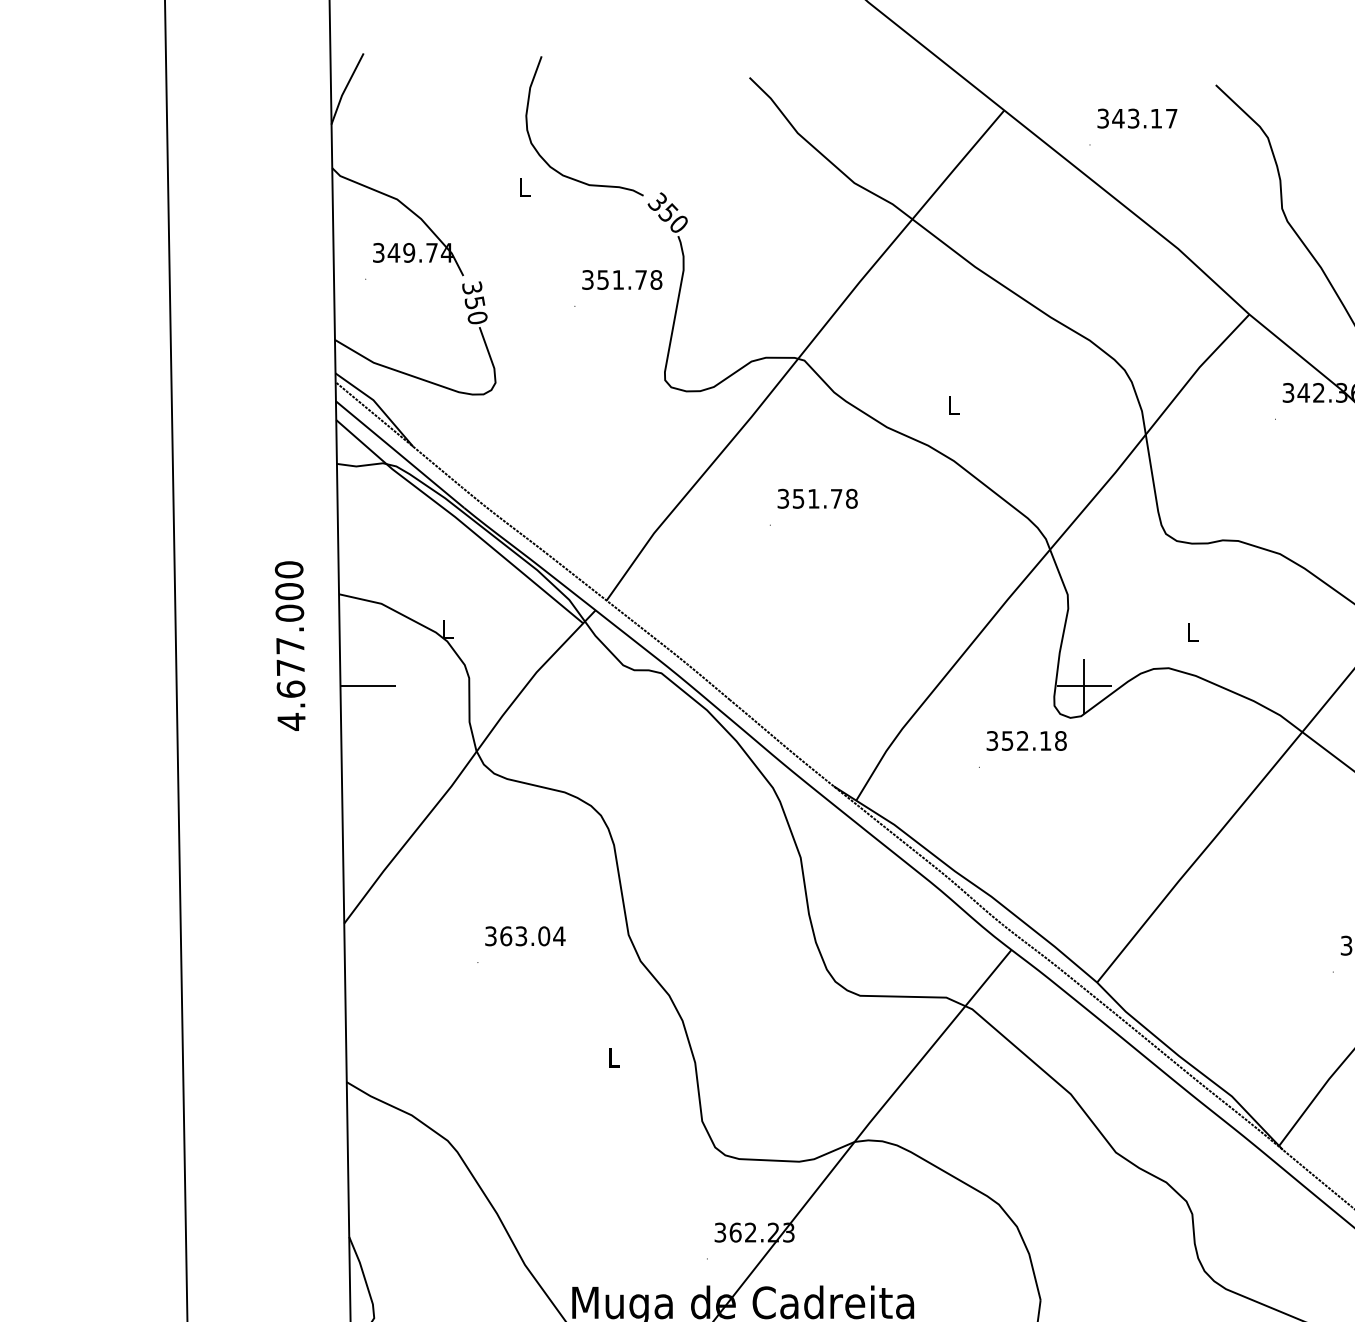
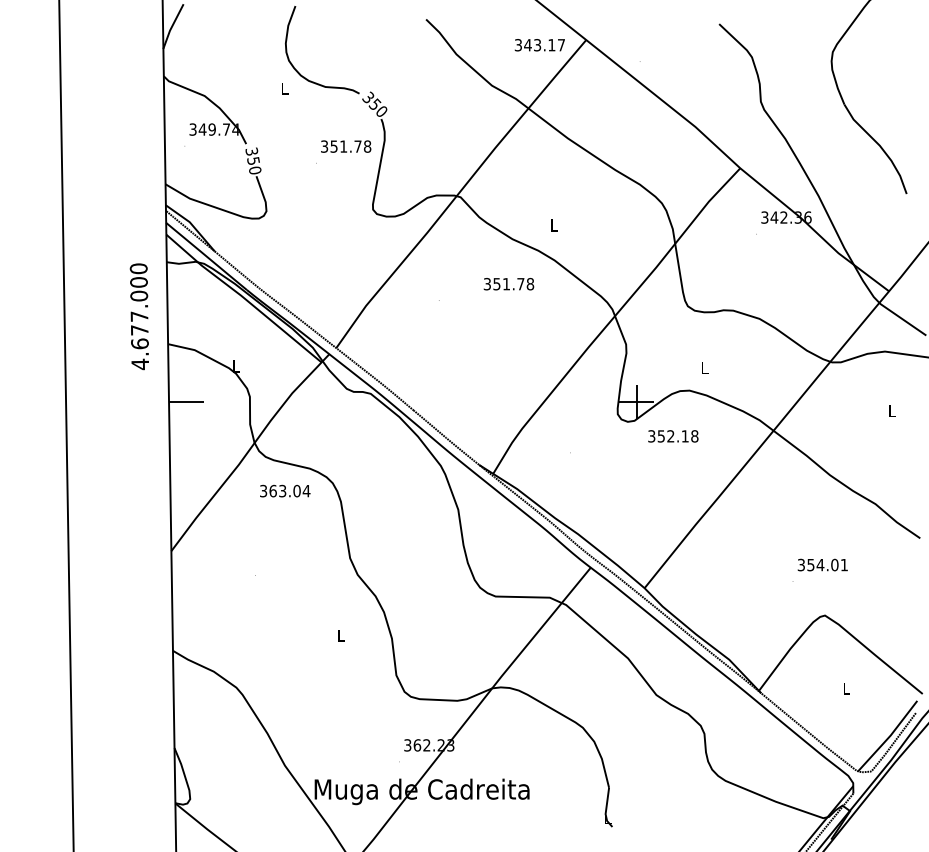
text: (1136, 119) -> (539, 45), moved
text: (816, 499) -> (508, 284), moved
text: (288, 645) -> (138, 316), moved
text: (1026, 741) -> (673, 436), moved
text: (525, 935) -> (285, 490), moved

